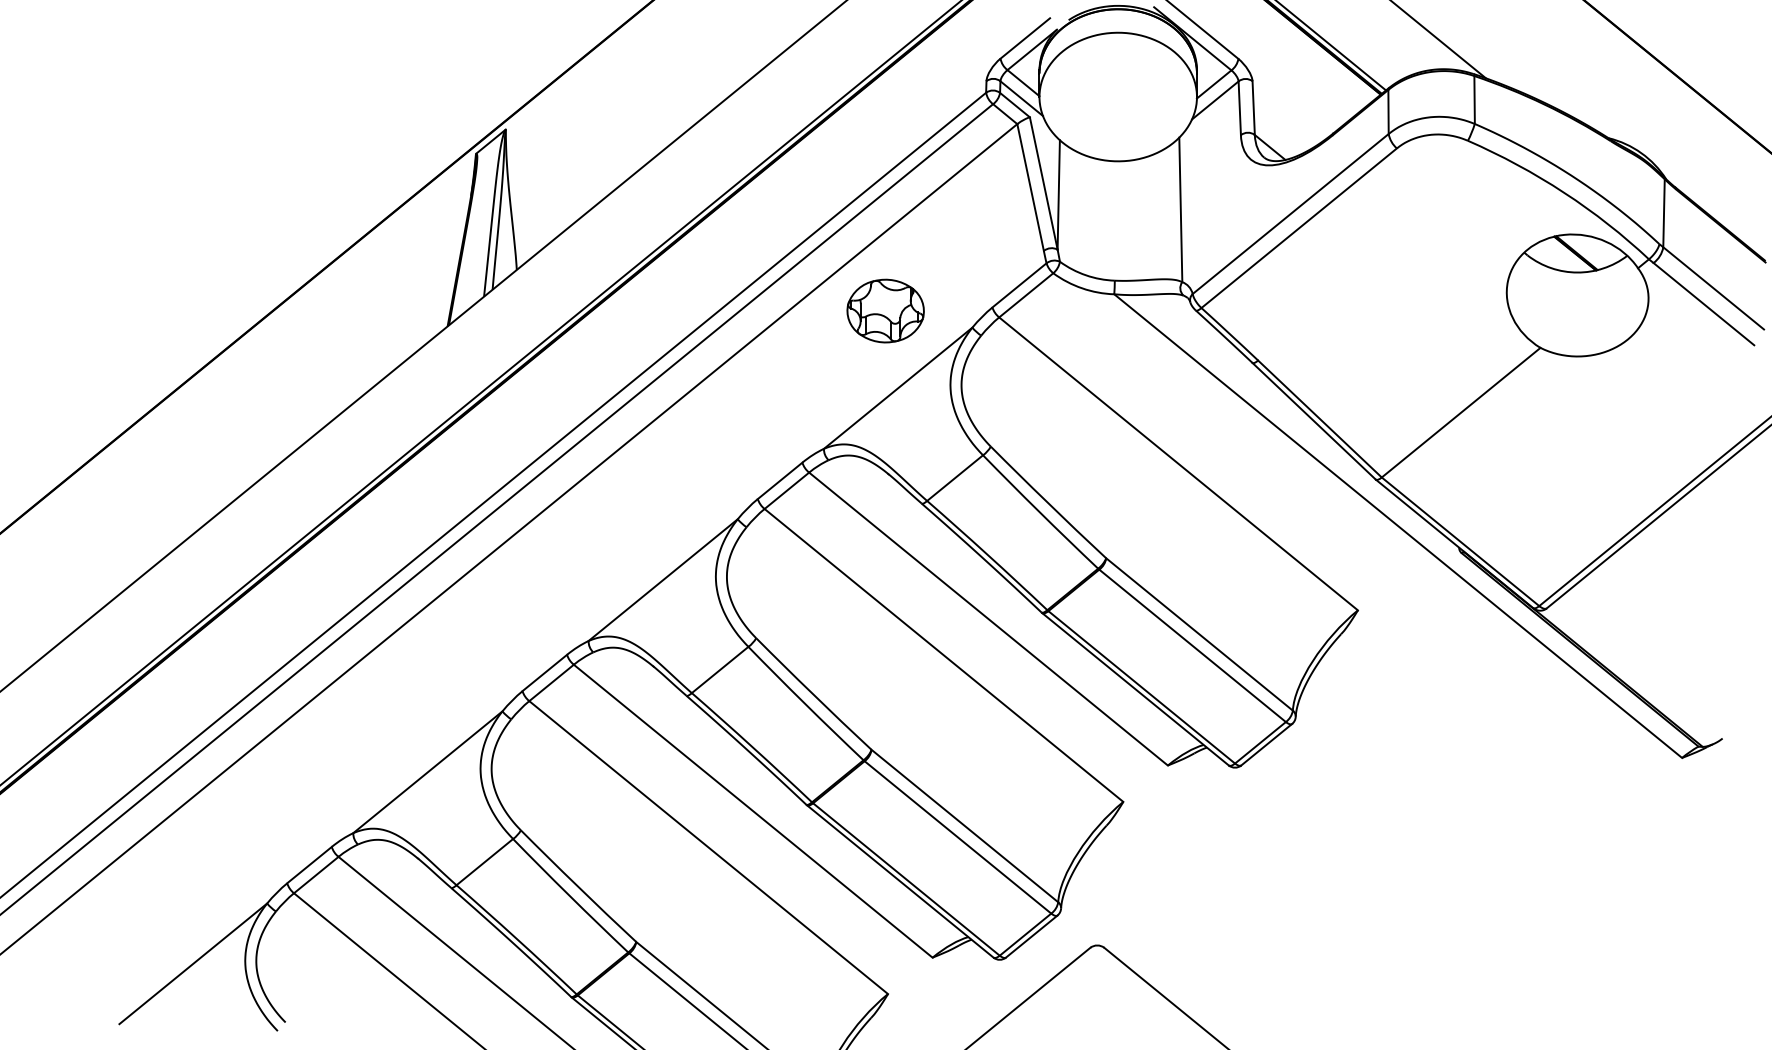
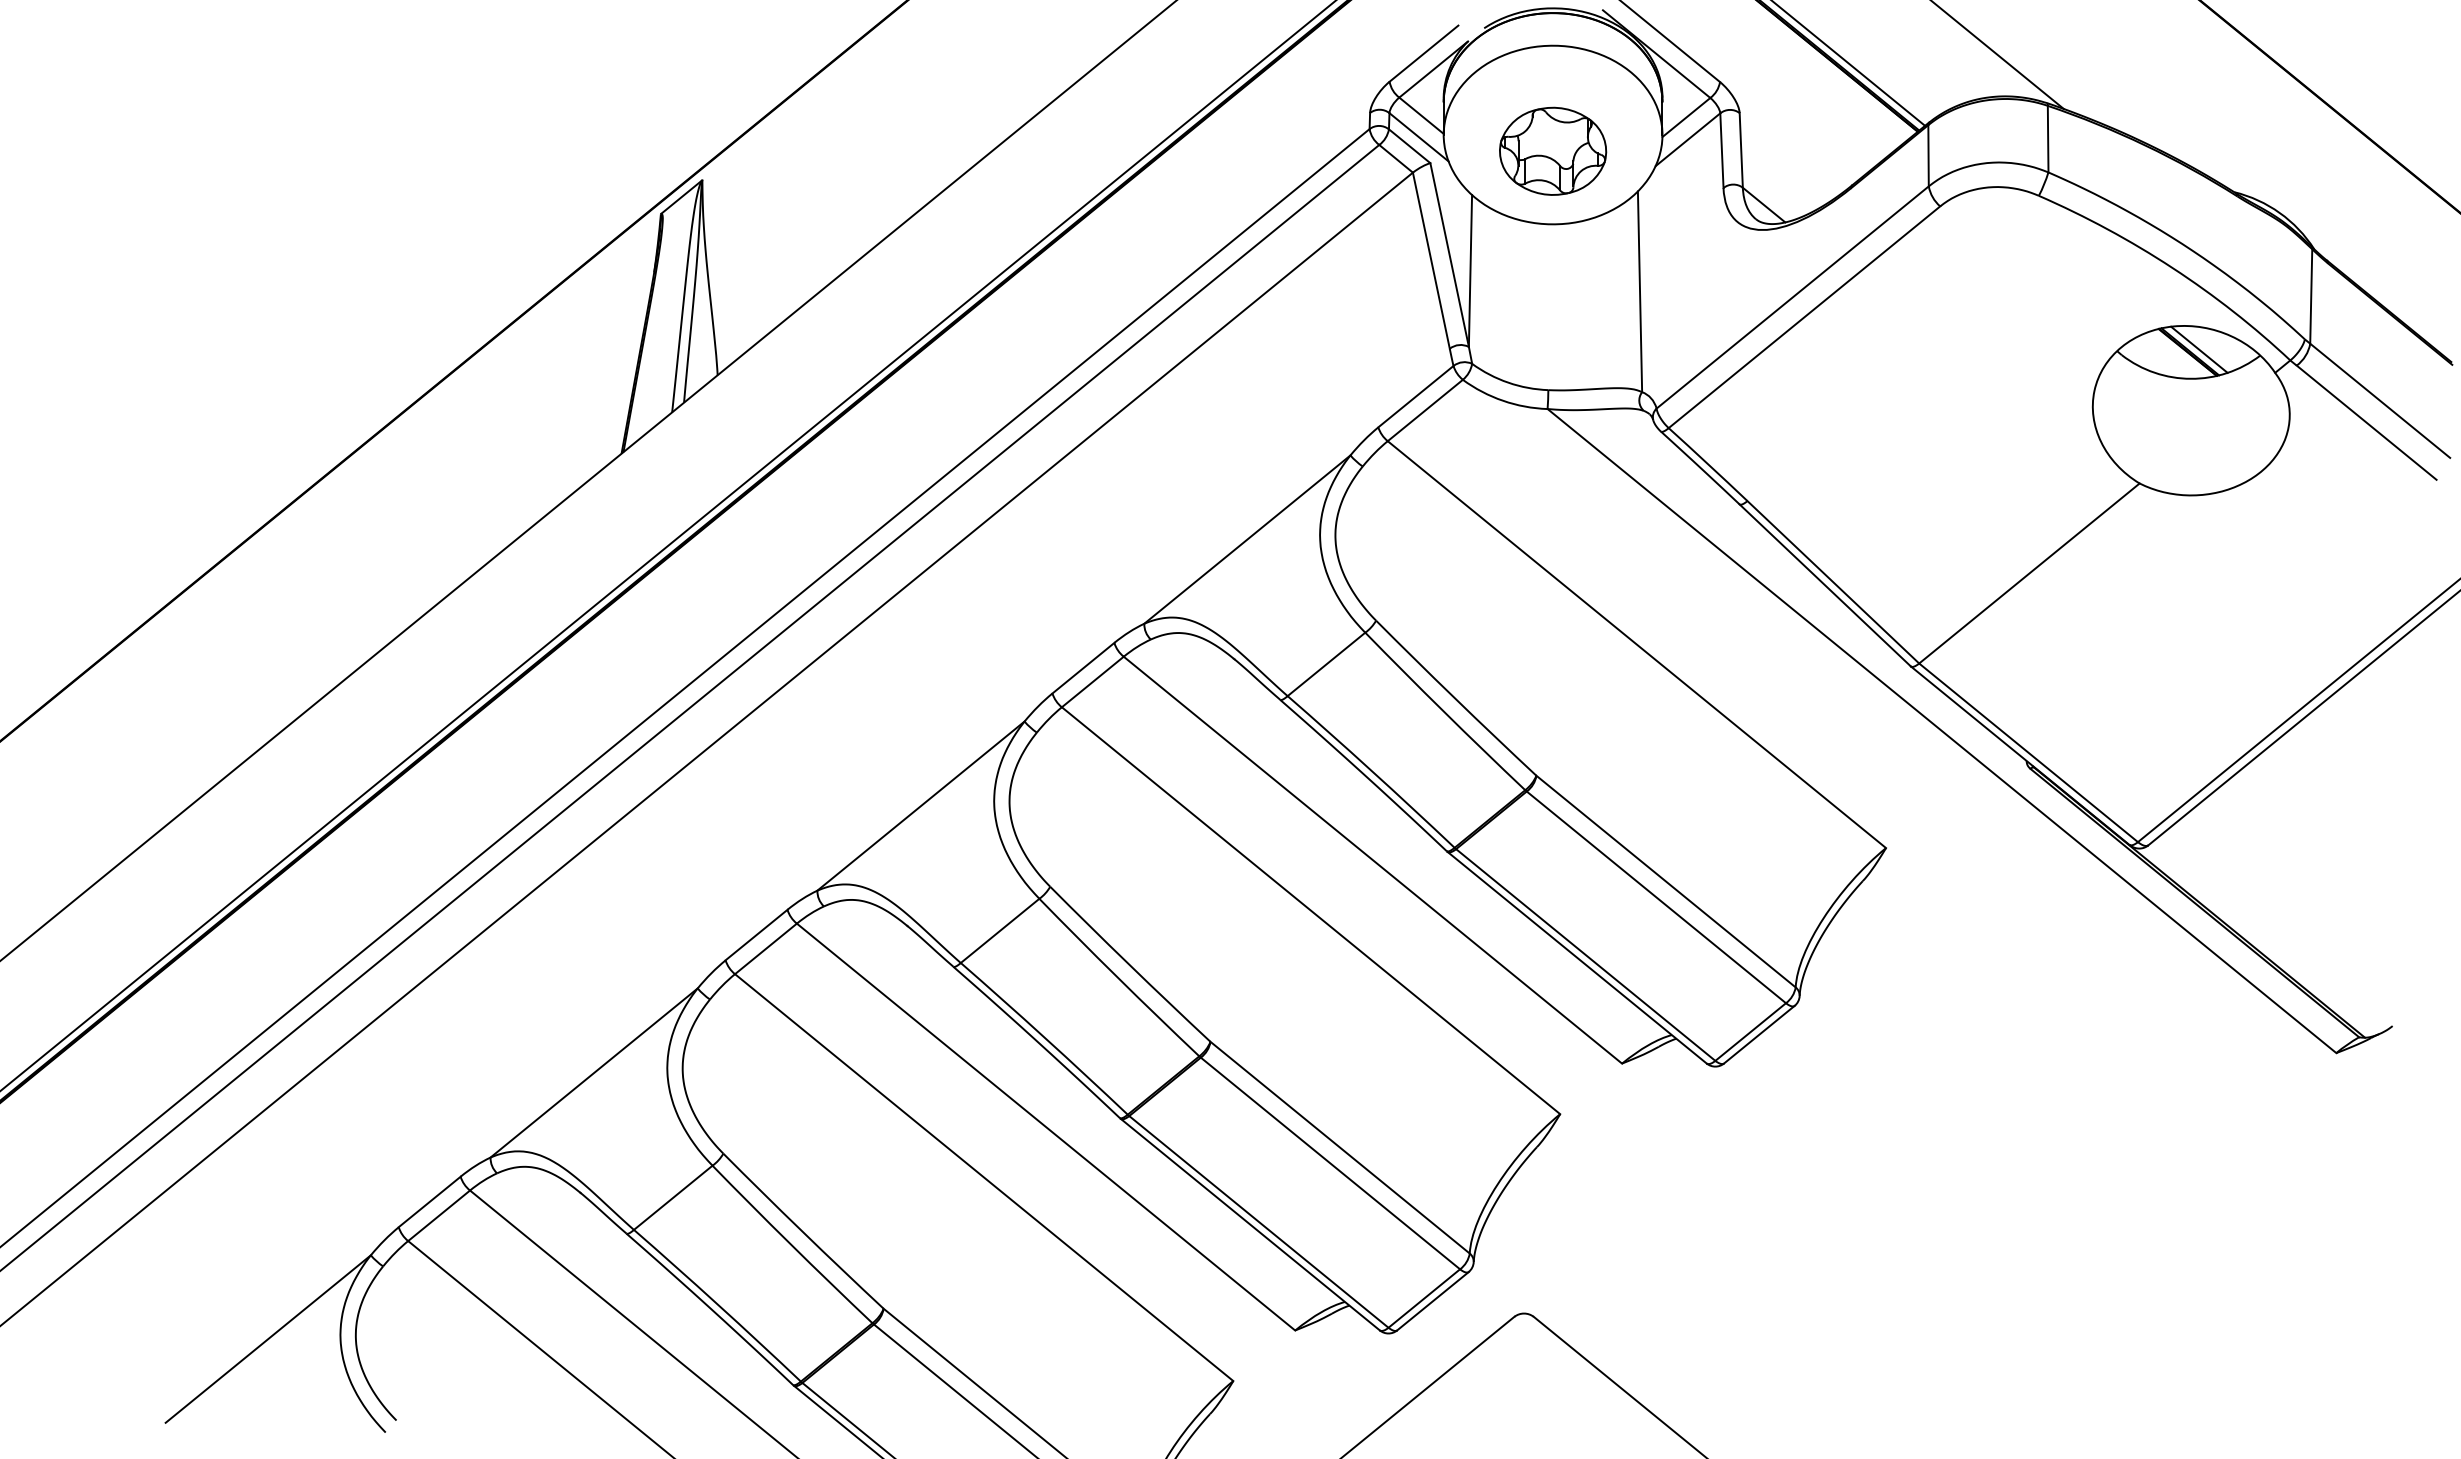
line: (1583, 251) -> (2199, 349), added
part: (886, 310) -> (1553, 150), moved

